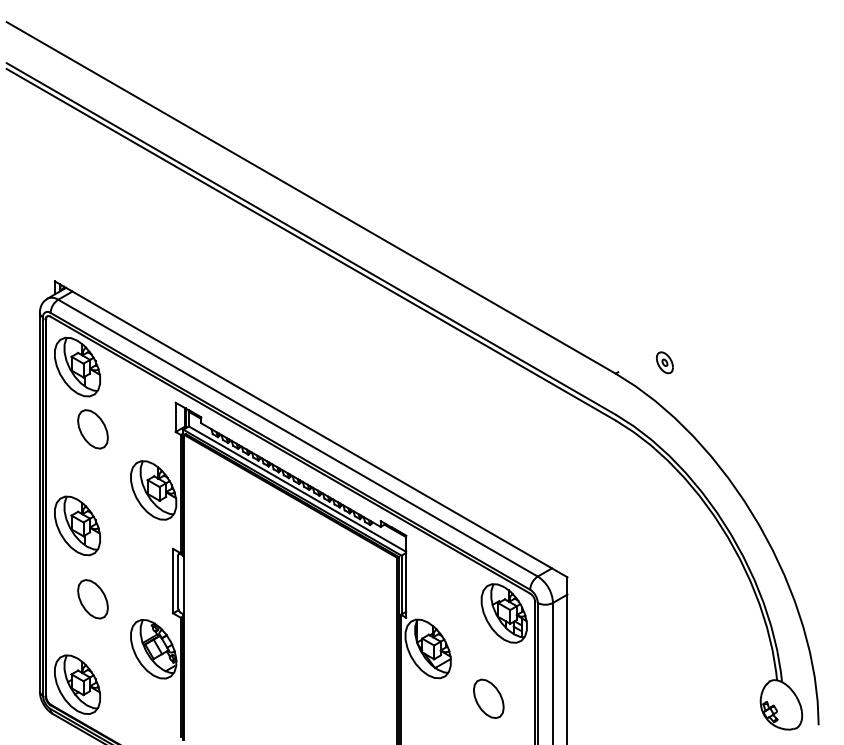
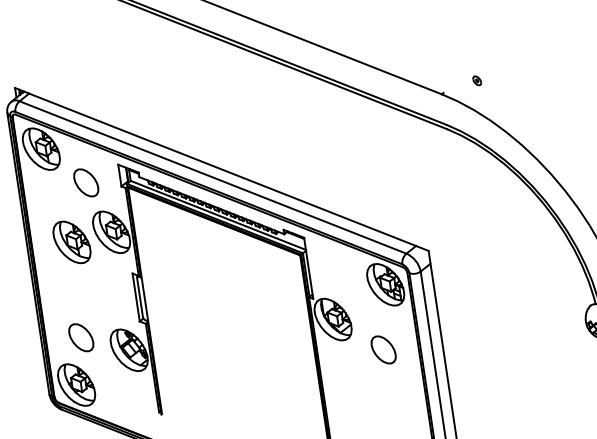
part: (664, 362) -> (476, 80), size x0.6
part: (92, 429) -> (85, 183), moved
part: (77, 525) -> (71, 242), moved
part: (92, 599) -> (80, 337), moved

